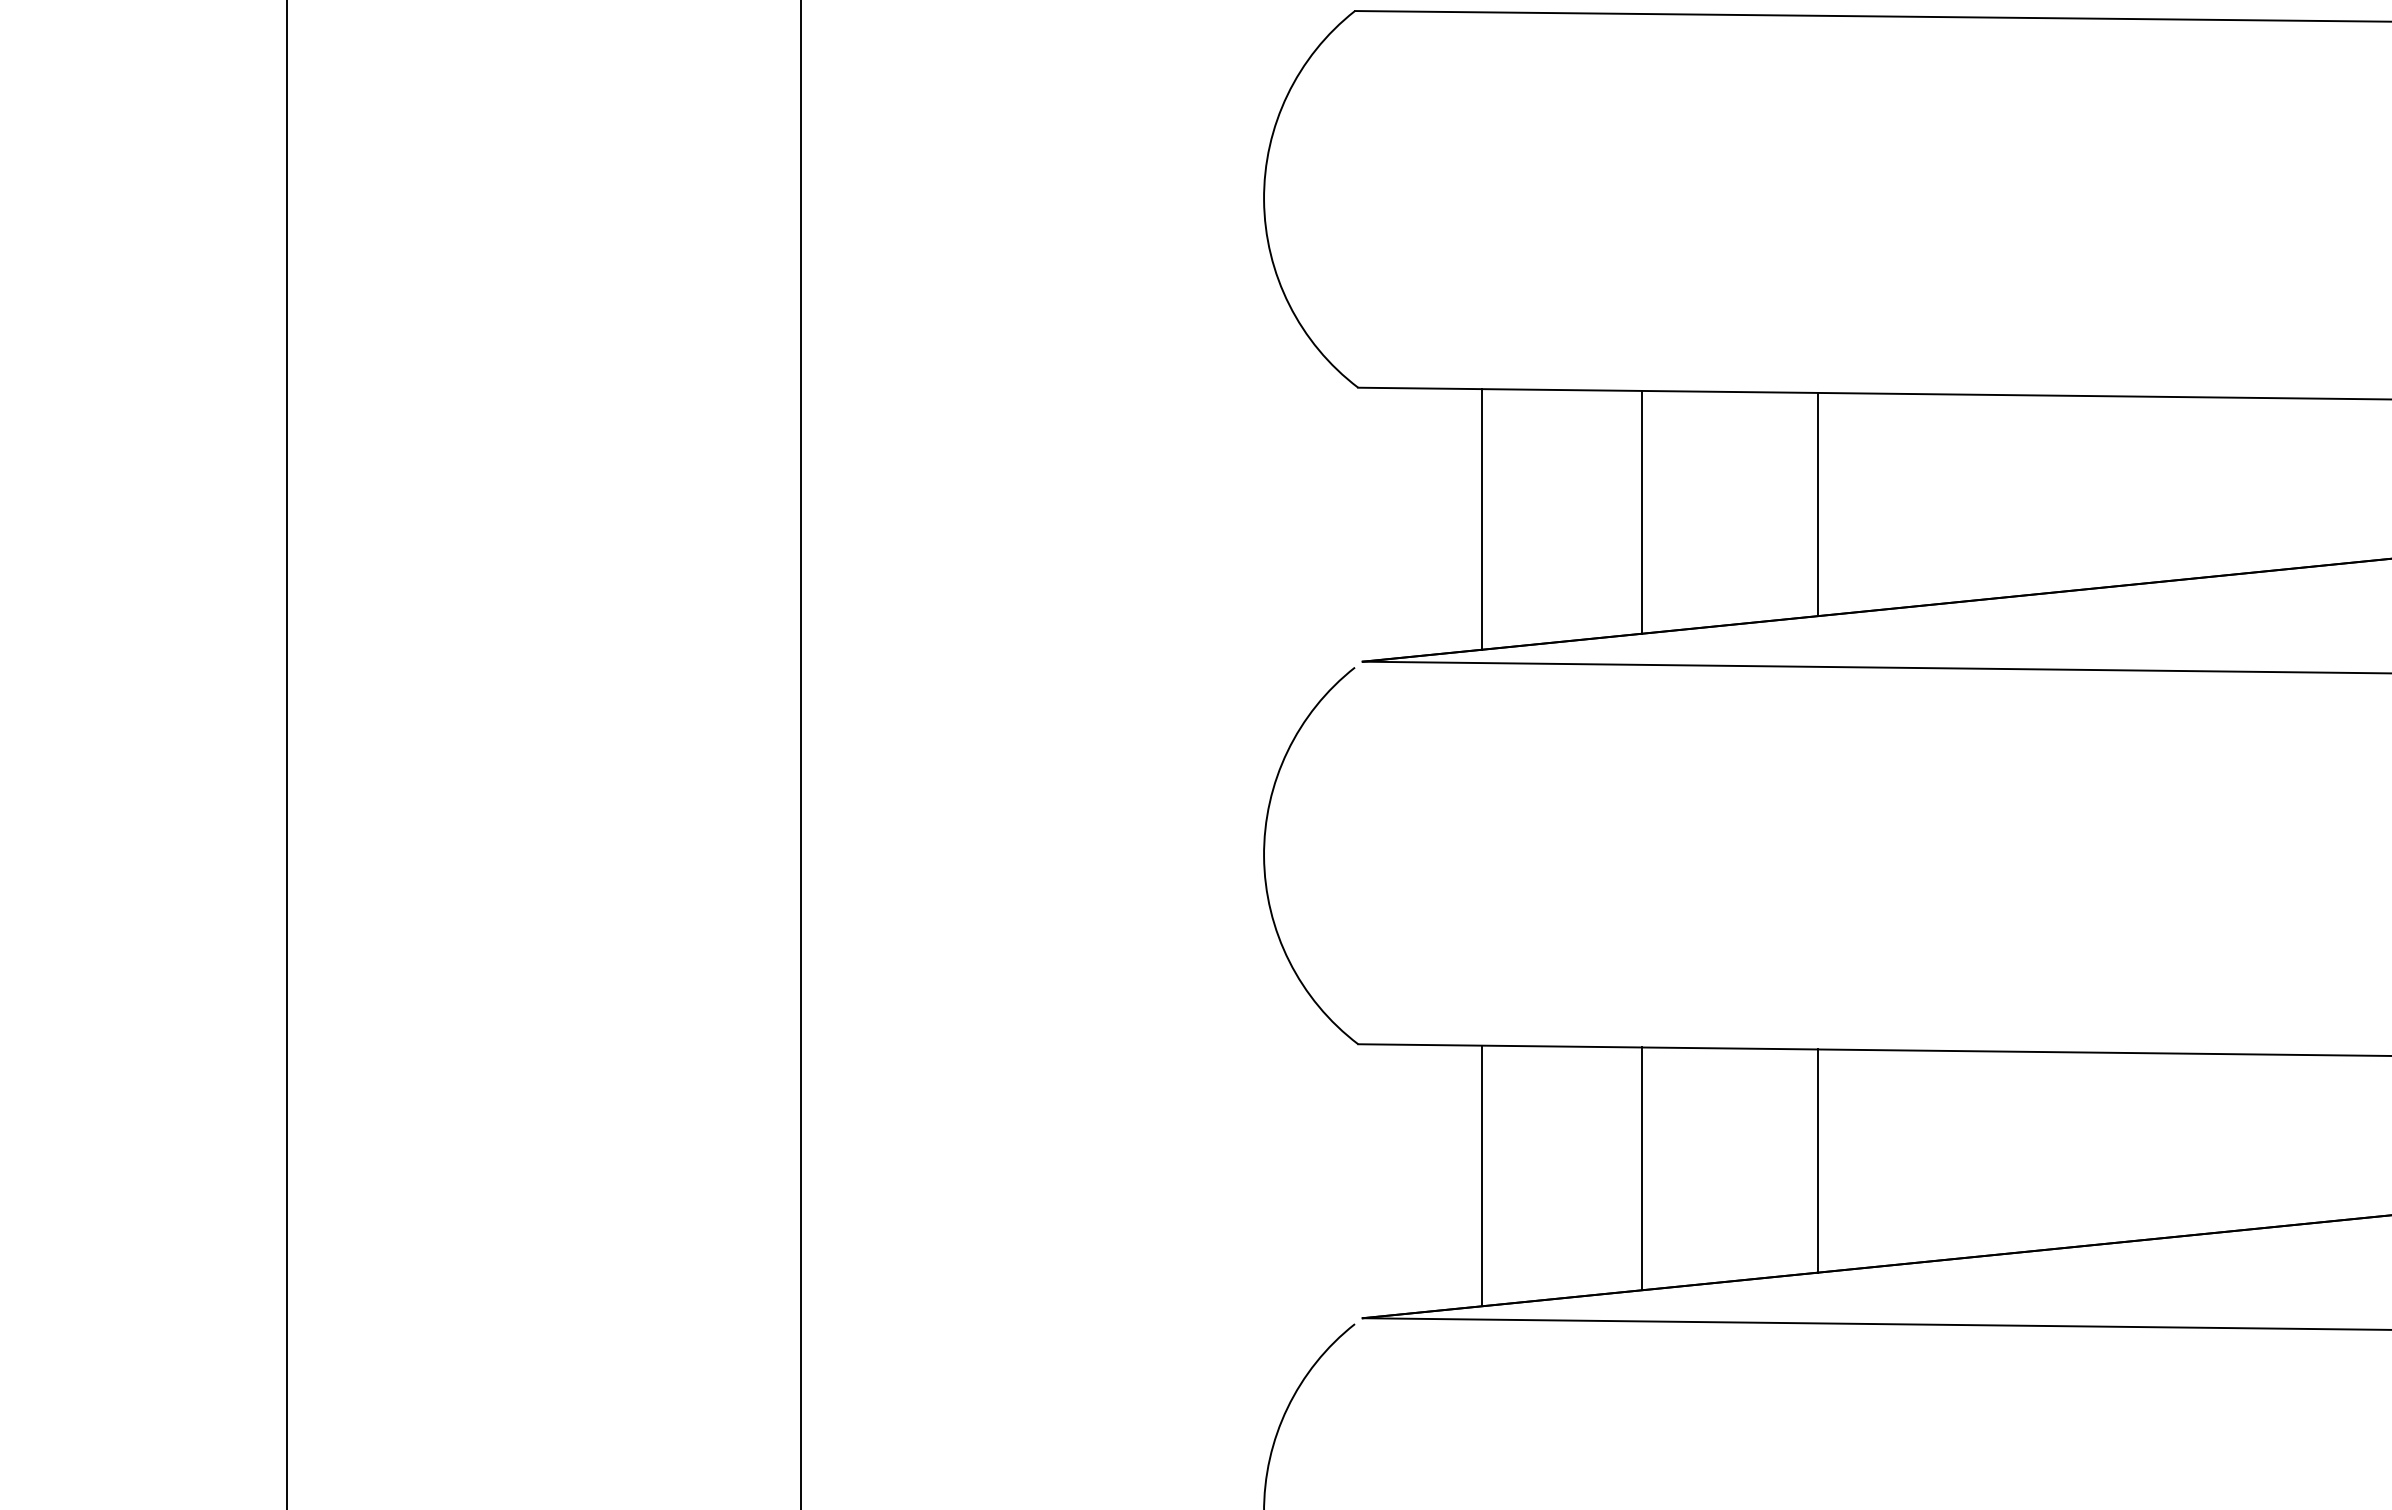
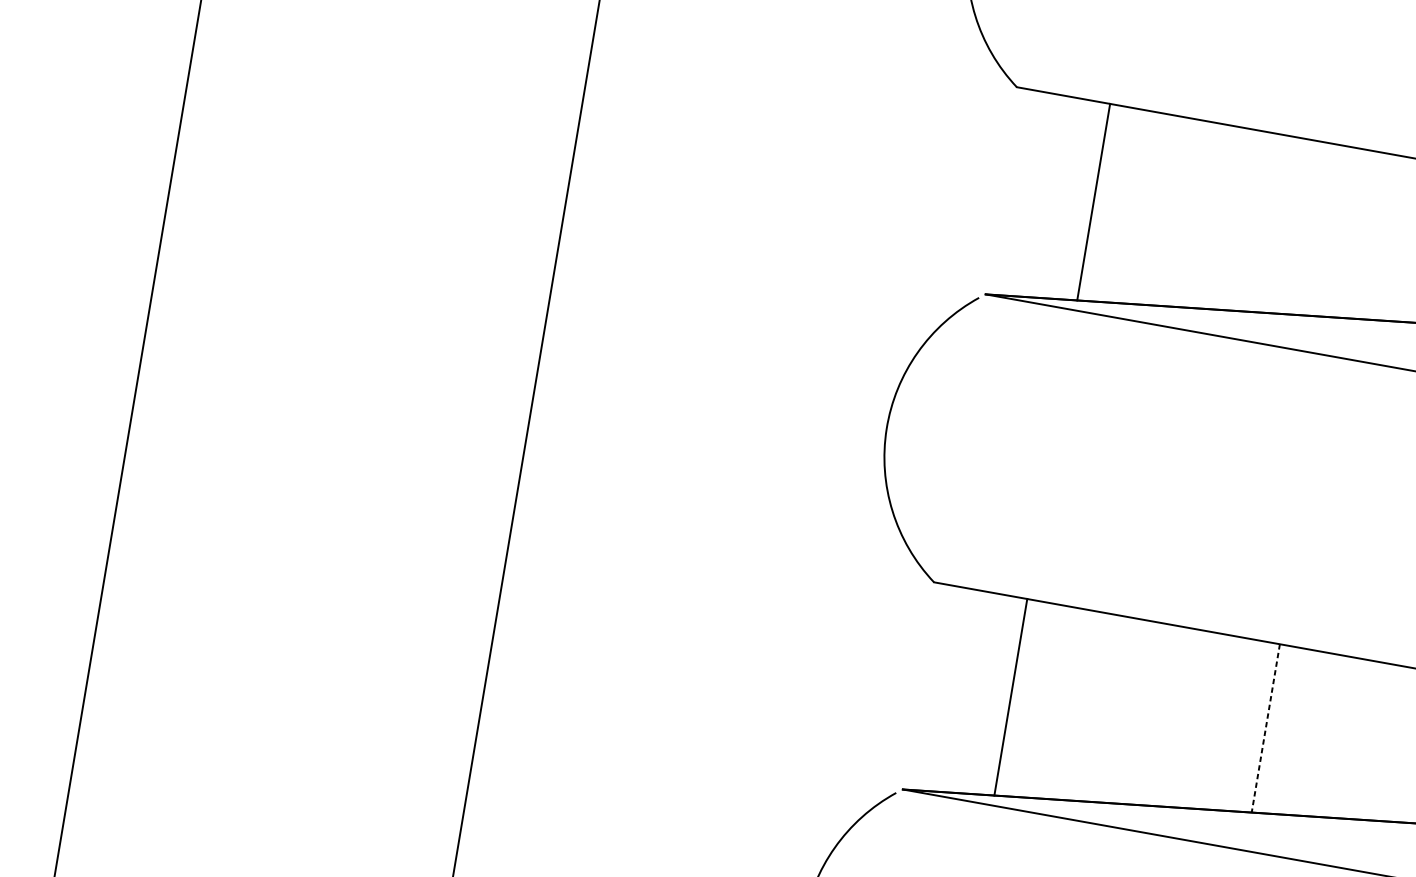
line: (1817, 504) -> (1348, 233), removed
line: (1642, 511) -> (1215, 216), removed
line: (1817, 1161) -> (1265, 728), solid -> dashed
line: (1642, 1168) -> (1132, 711), removed

